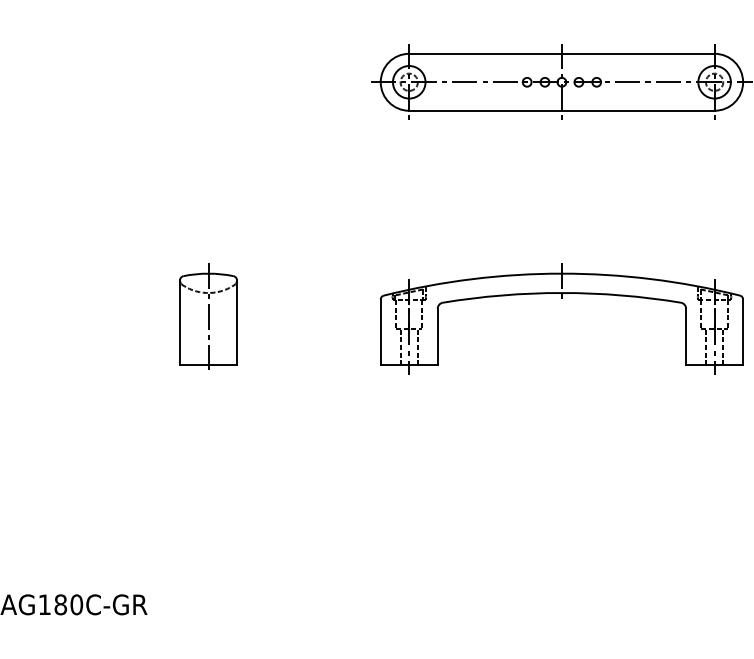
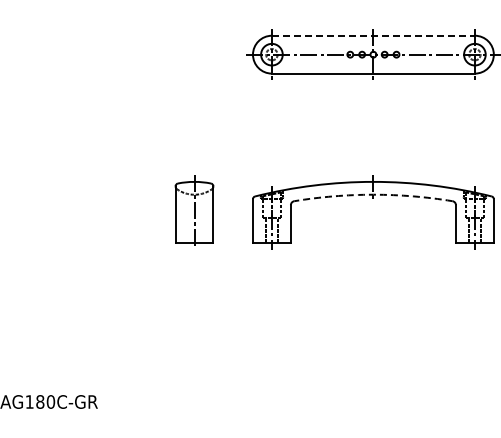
line: (562, 53) -> (373, 35), solid -> dashed
arc: (562, 292) -> (373, 194), solid -> dashed
part: (208, 316) -> (194, 210), moved

